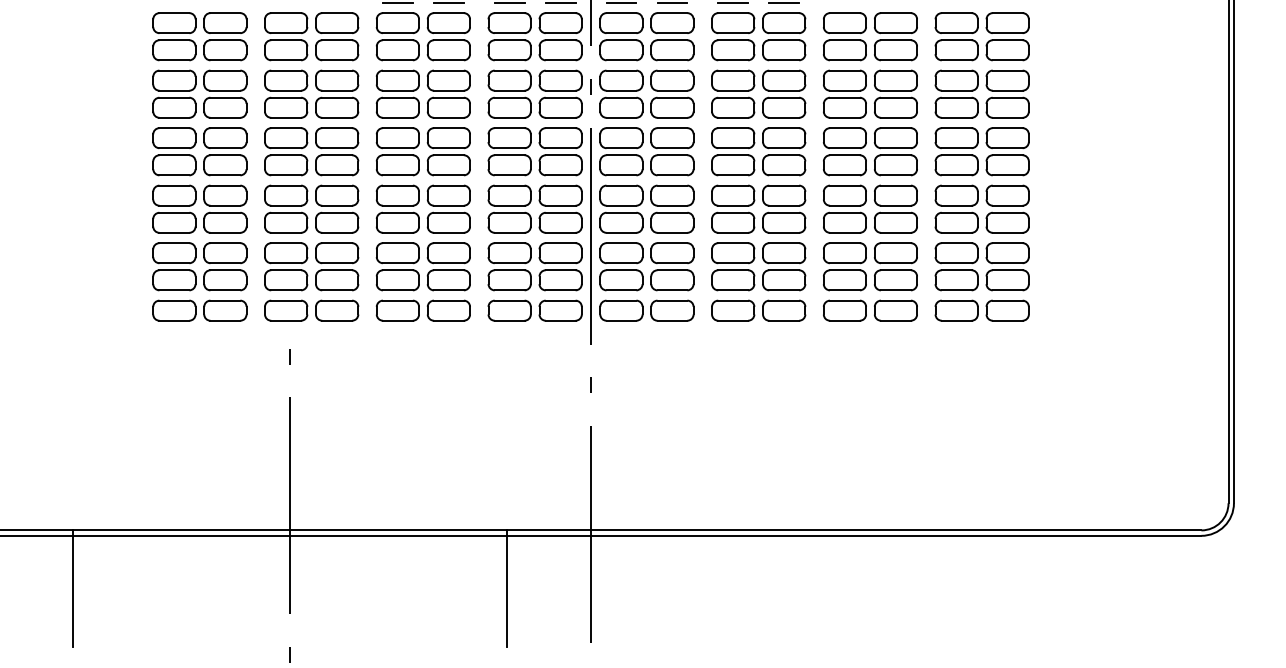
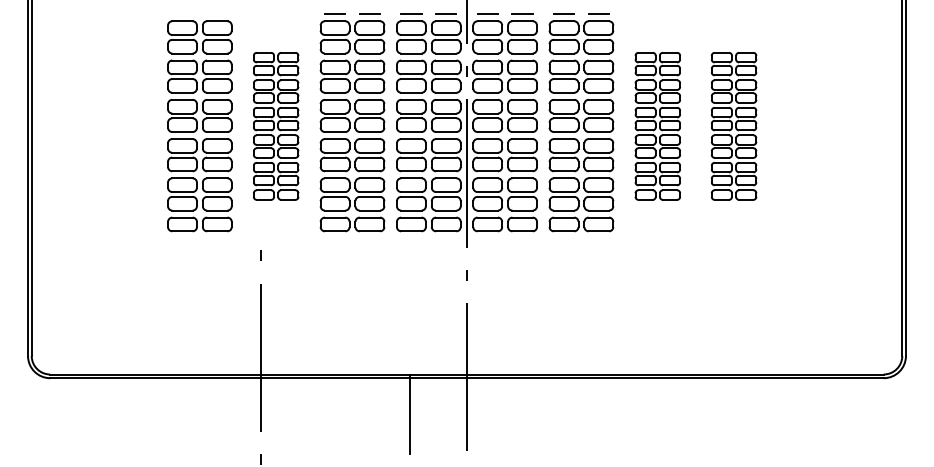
part: (310, 167) -> (275, 126), size x0.7
part: (870, 167) -> (657, 126), size x0.7
part: (981, 167) -> (733, 126), size x0.7
line: (73, 588) -> (113, 414), removed

